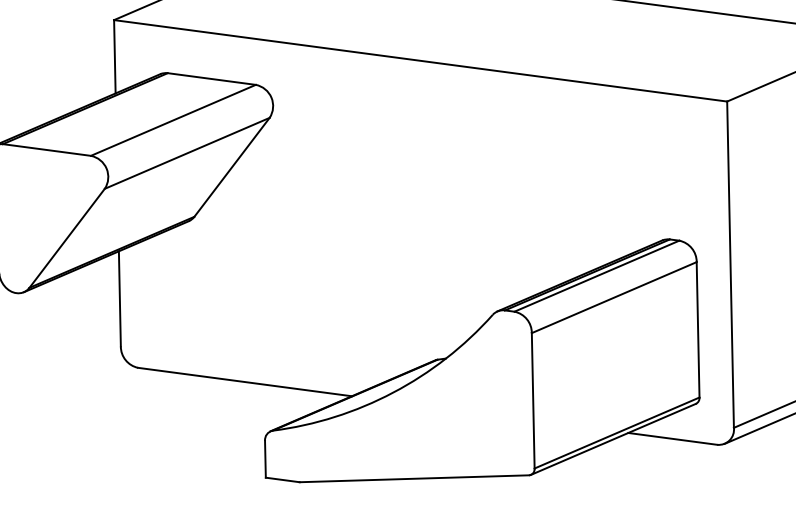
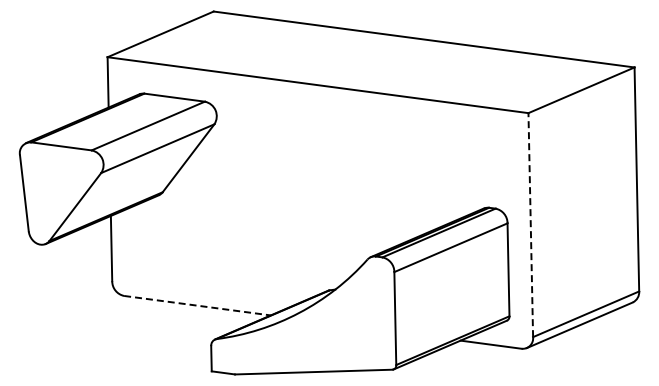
line: (730, 263) -> (530, 224), solid -> dashed
line: (246, 381) -> (198, 305), solid -> dashed

